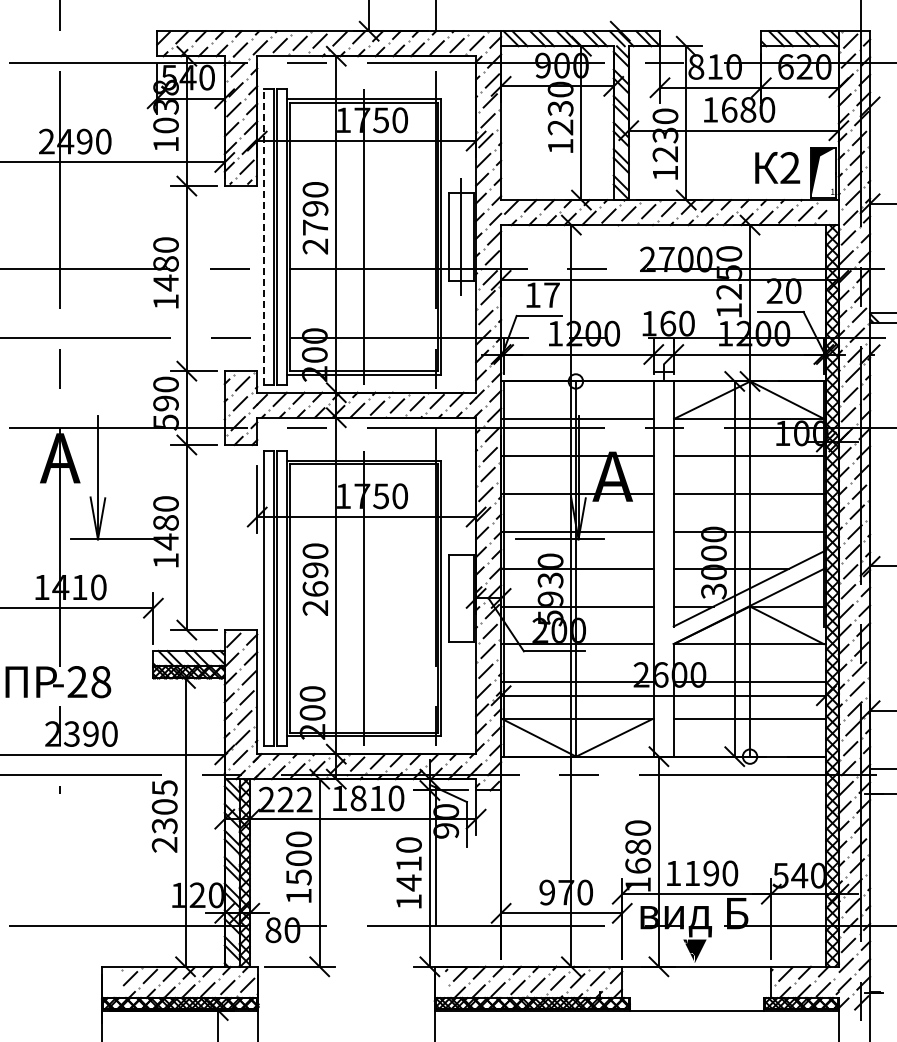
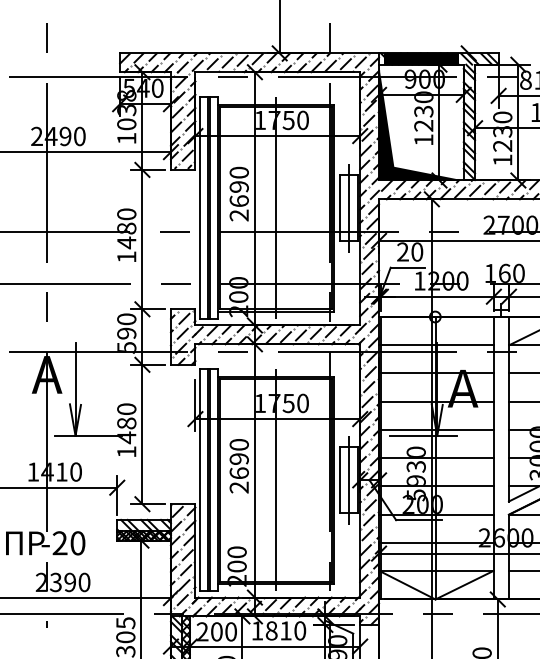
fill: (557, 38) -> (421, 58), added
fill: (557, 123) -> (421, 122), added
text: (315, 227) -> (239, 201), 2790 -> 2690
line: (263, 236) -> (200, 207), dashed -> solid
text: (542, 295) -> (410, 252), 17 -> 20
line: (461, 598) -> (349, 480), added
text: (101, 682) -> (78, 543), -28 -> -20
text: (294, 799) -> (223, 631), 222 -> 200

